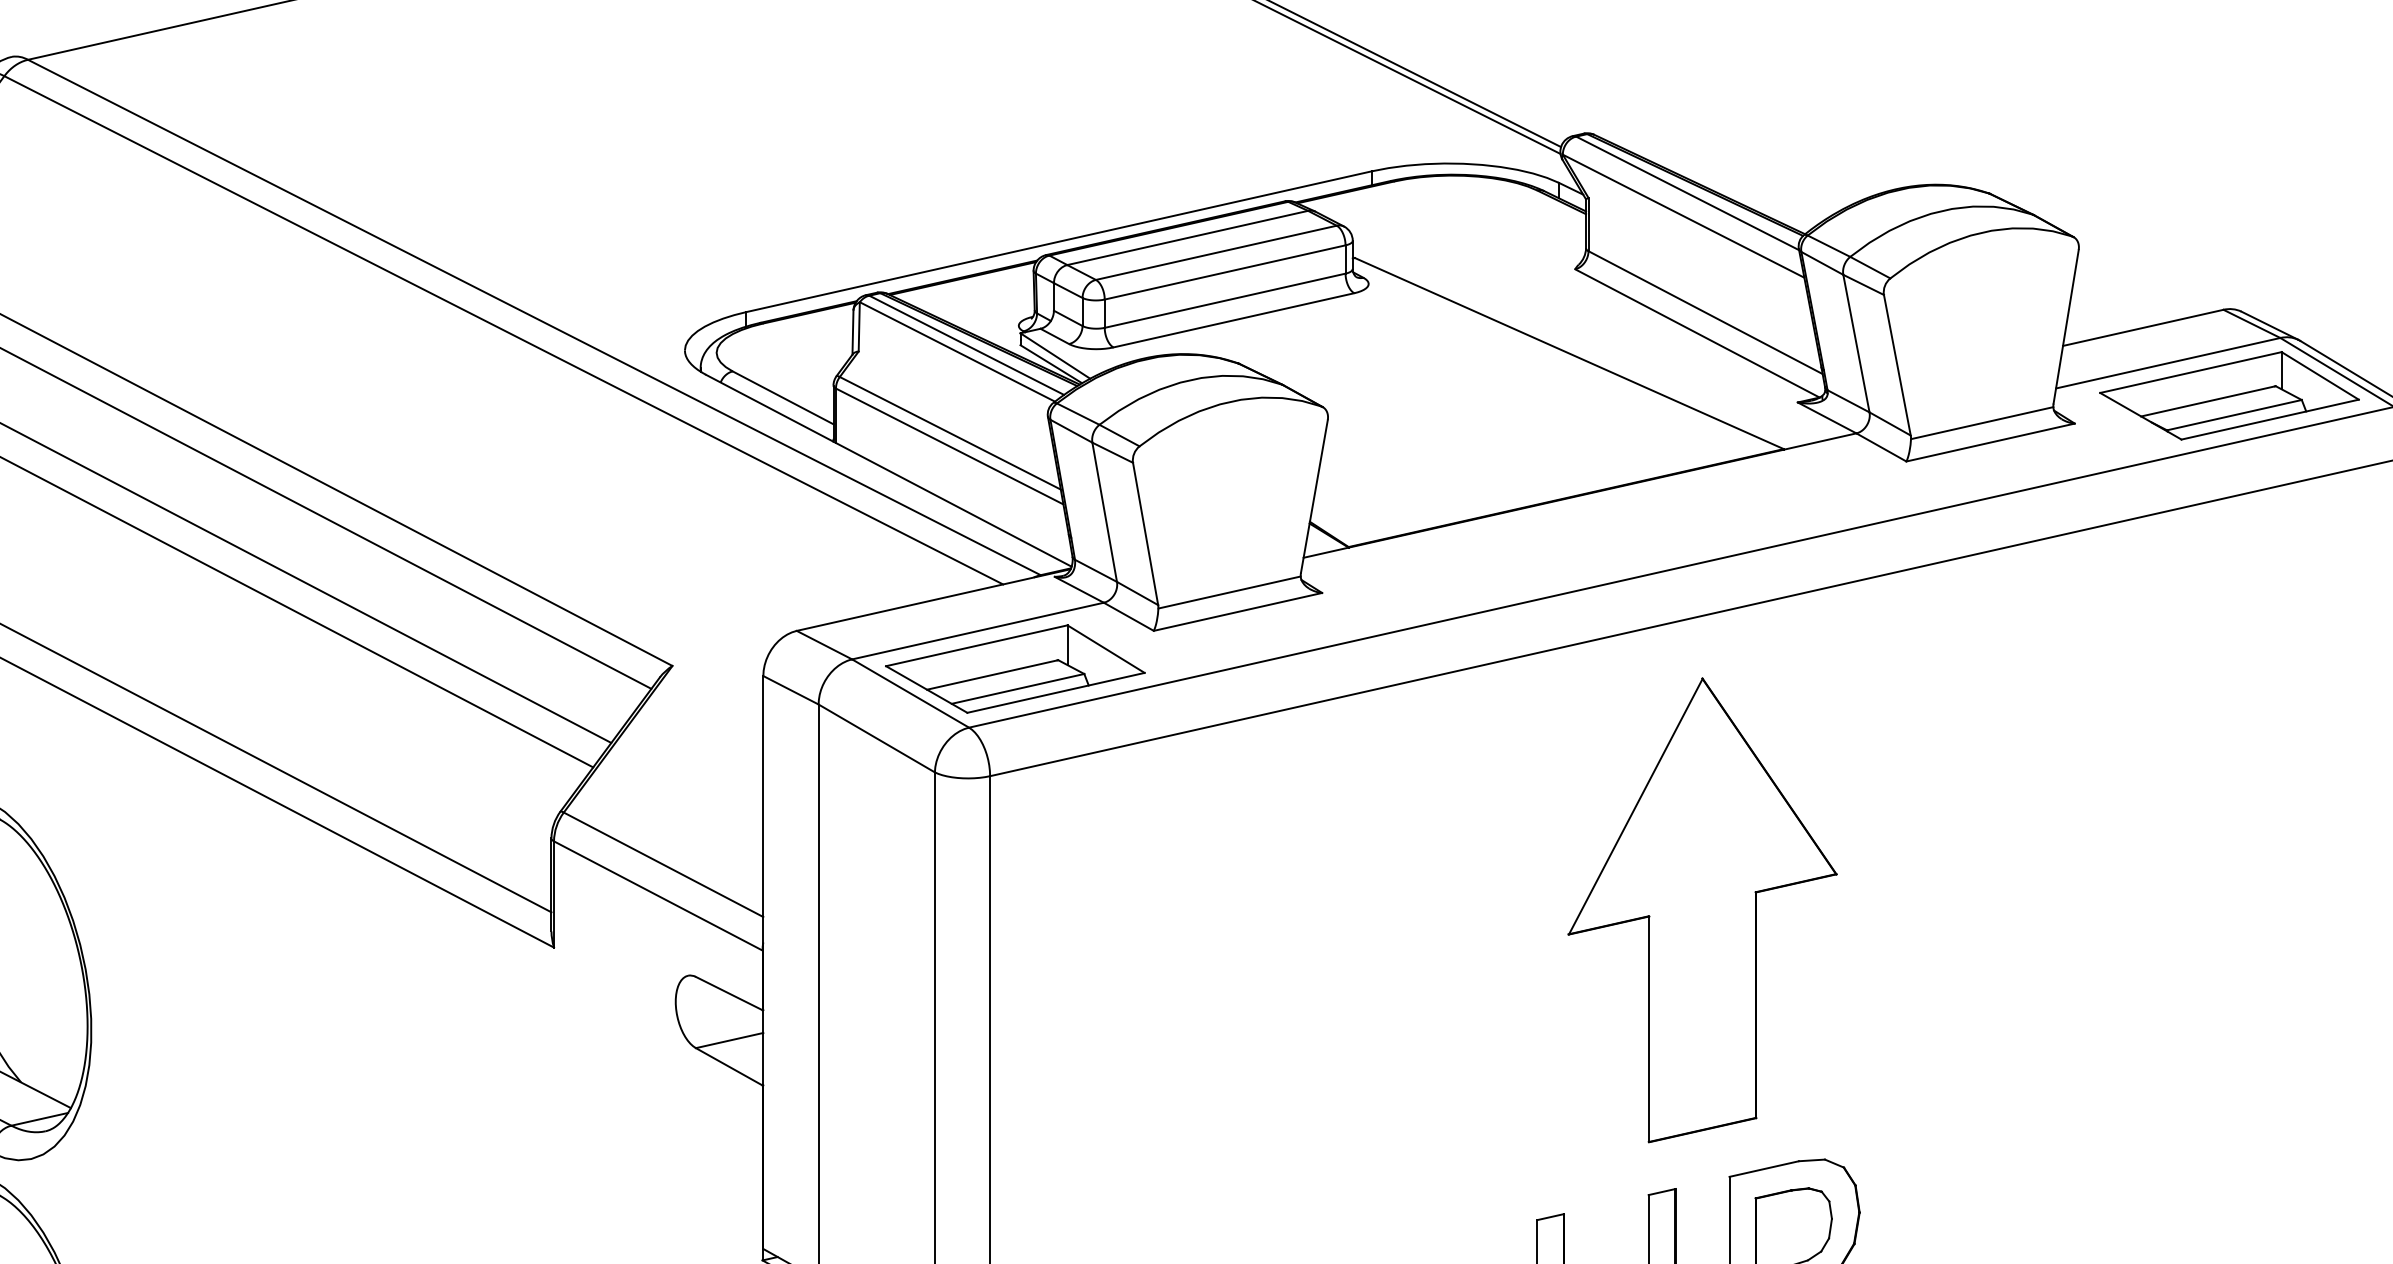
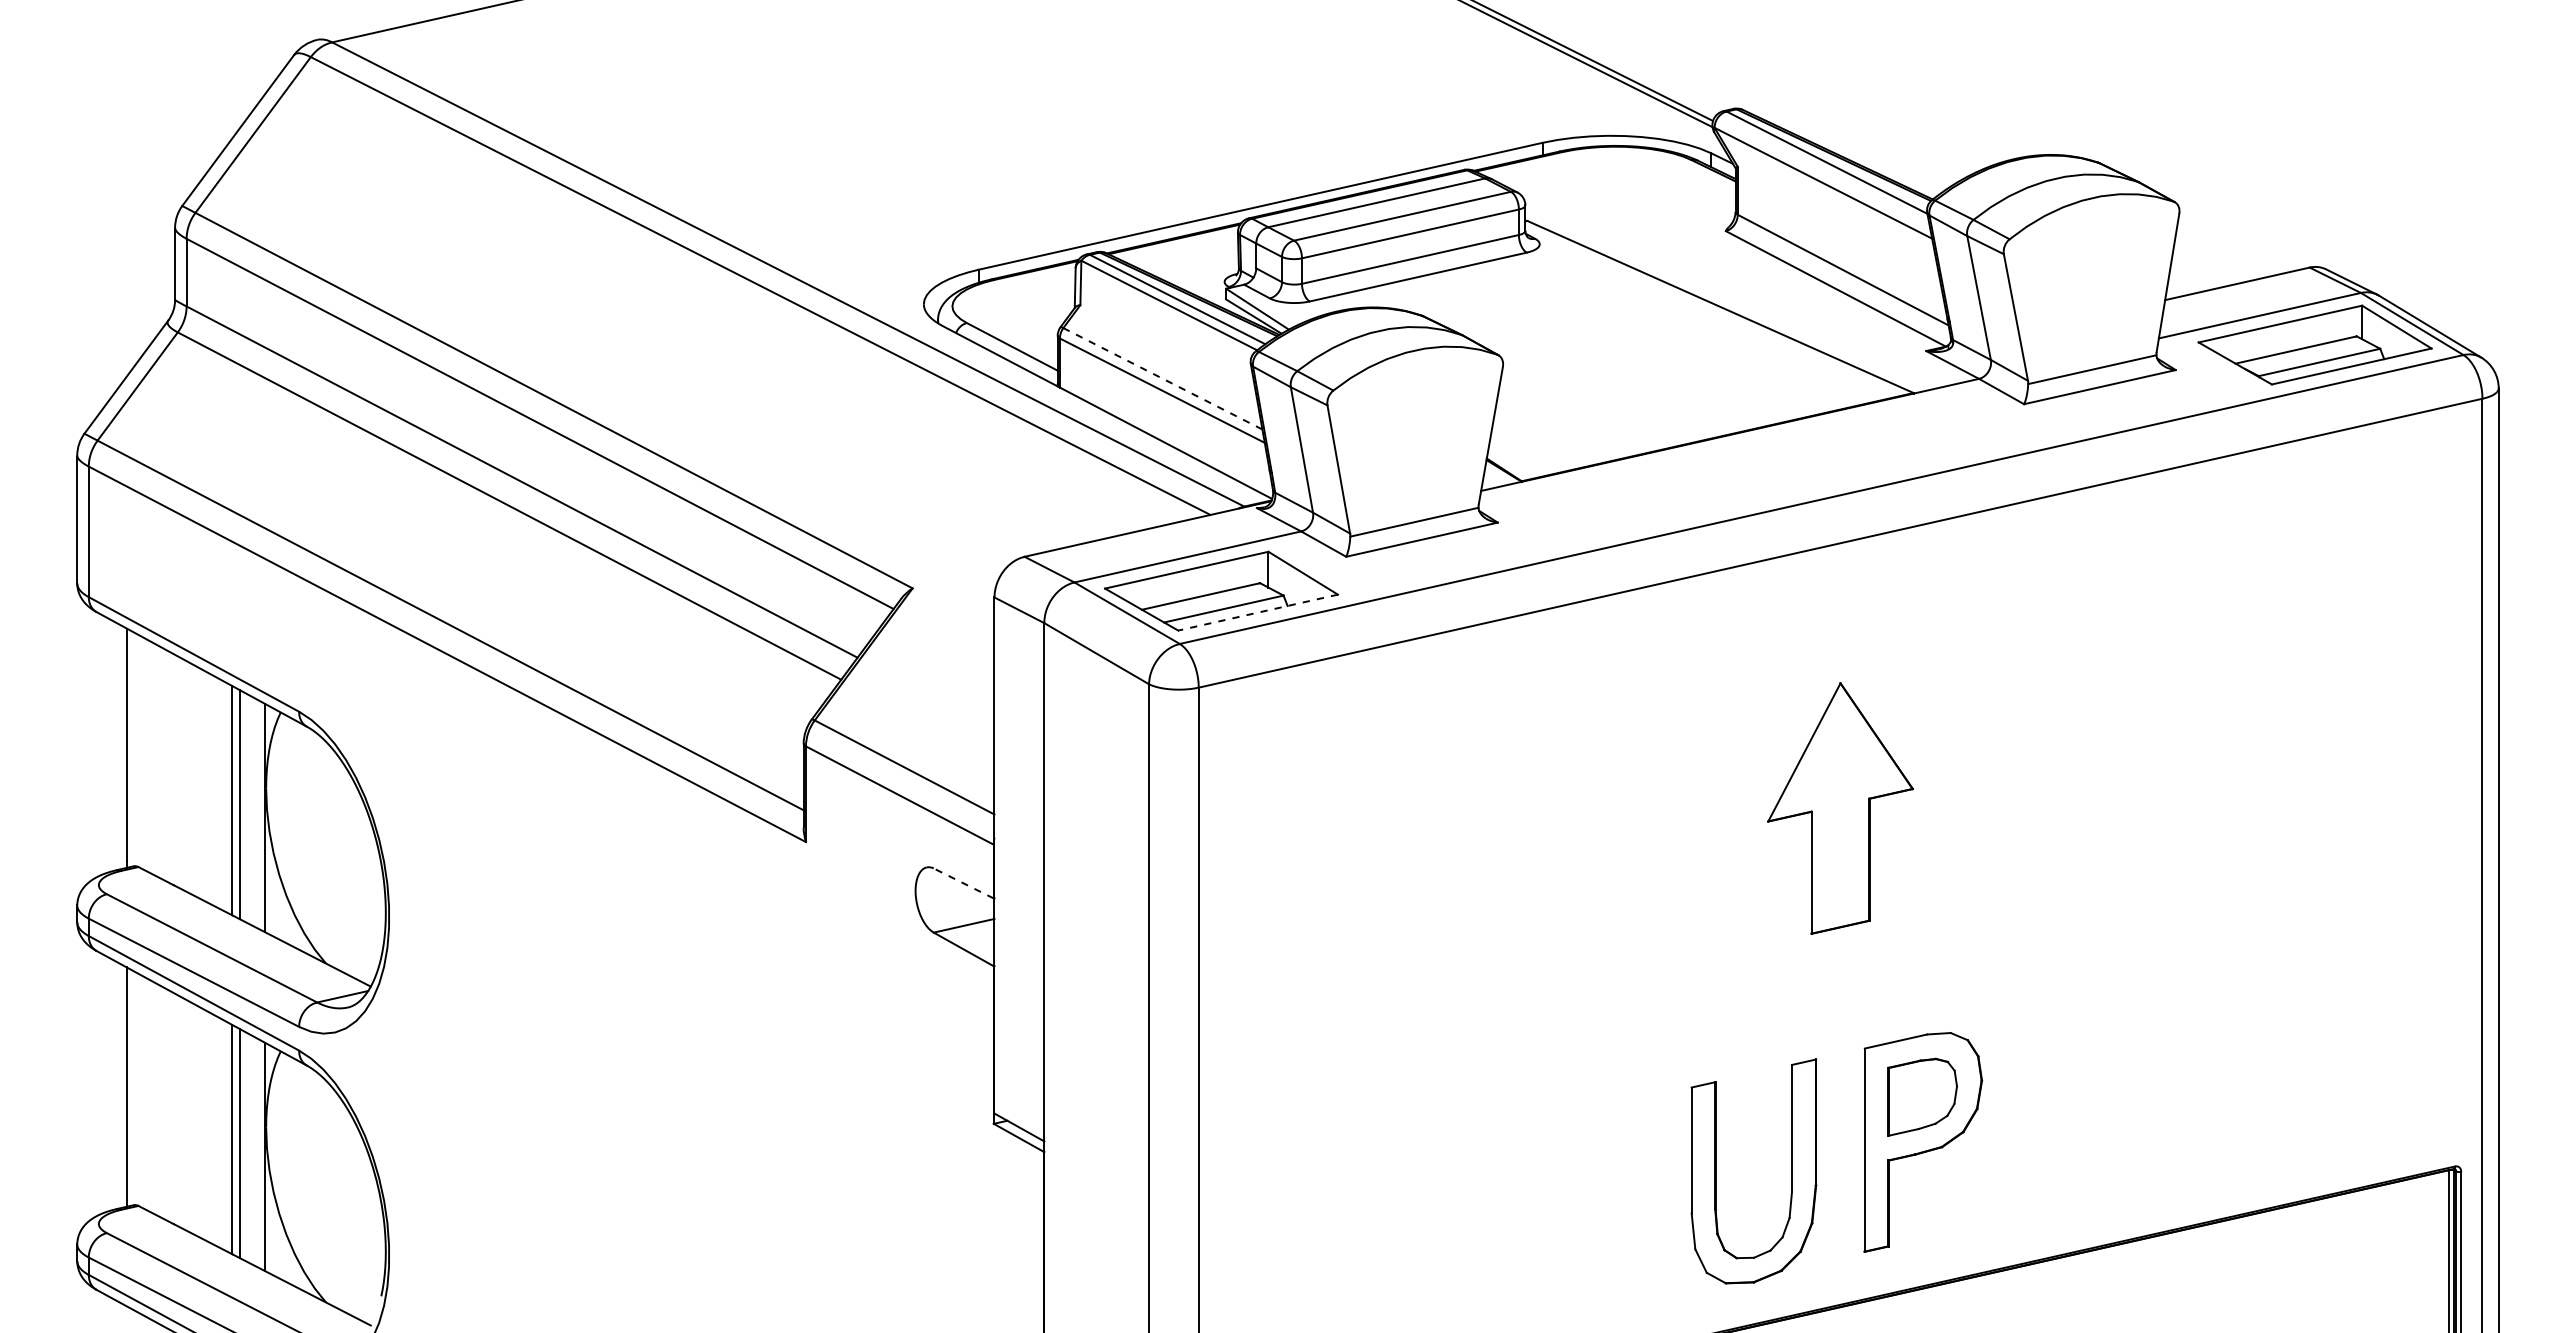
line: (949, 432) -> (1162, 378), solid -> dashed
line: (1056, 692) -> (1258, 612), solid -> dashed
part: (1702, 910) -> (1840, 808), size x0.6
line: (728, 993) -> (963, 883), solid -> dashed

